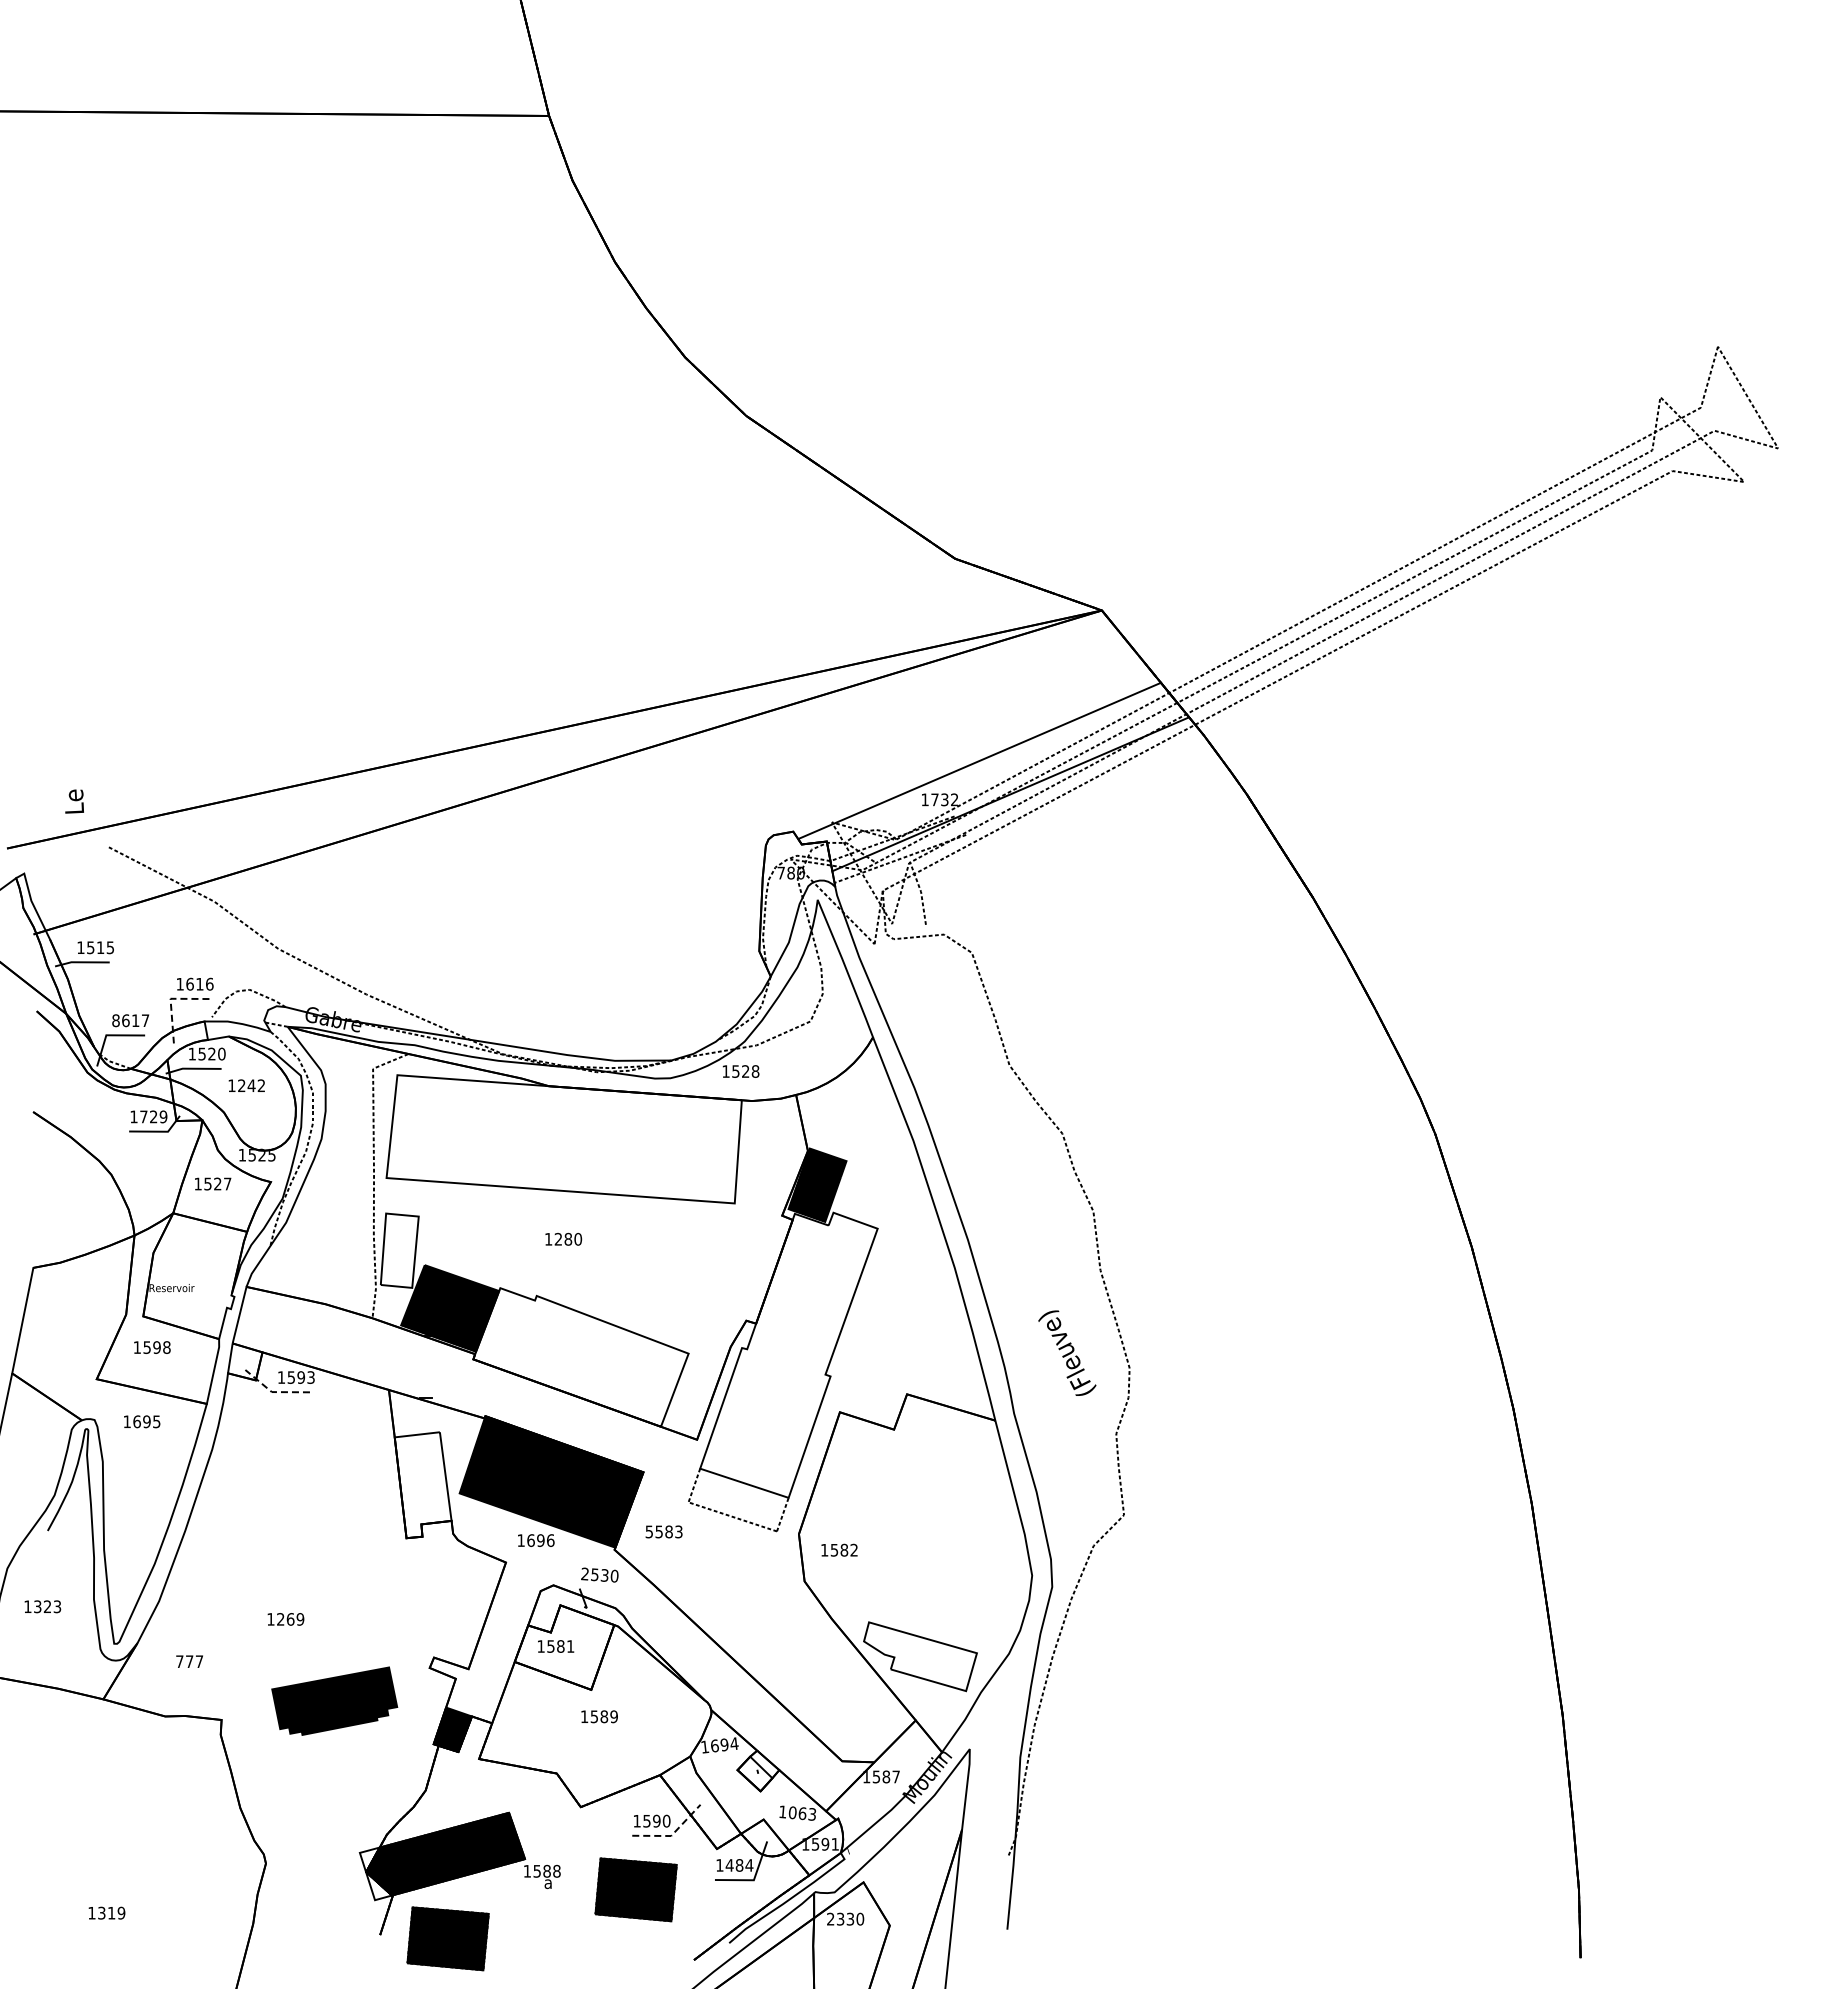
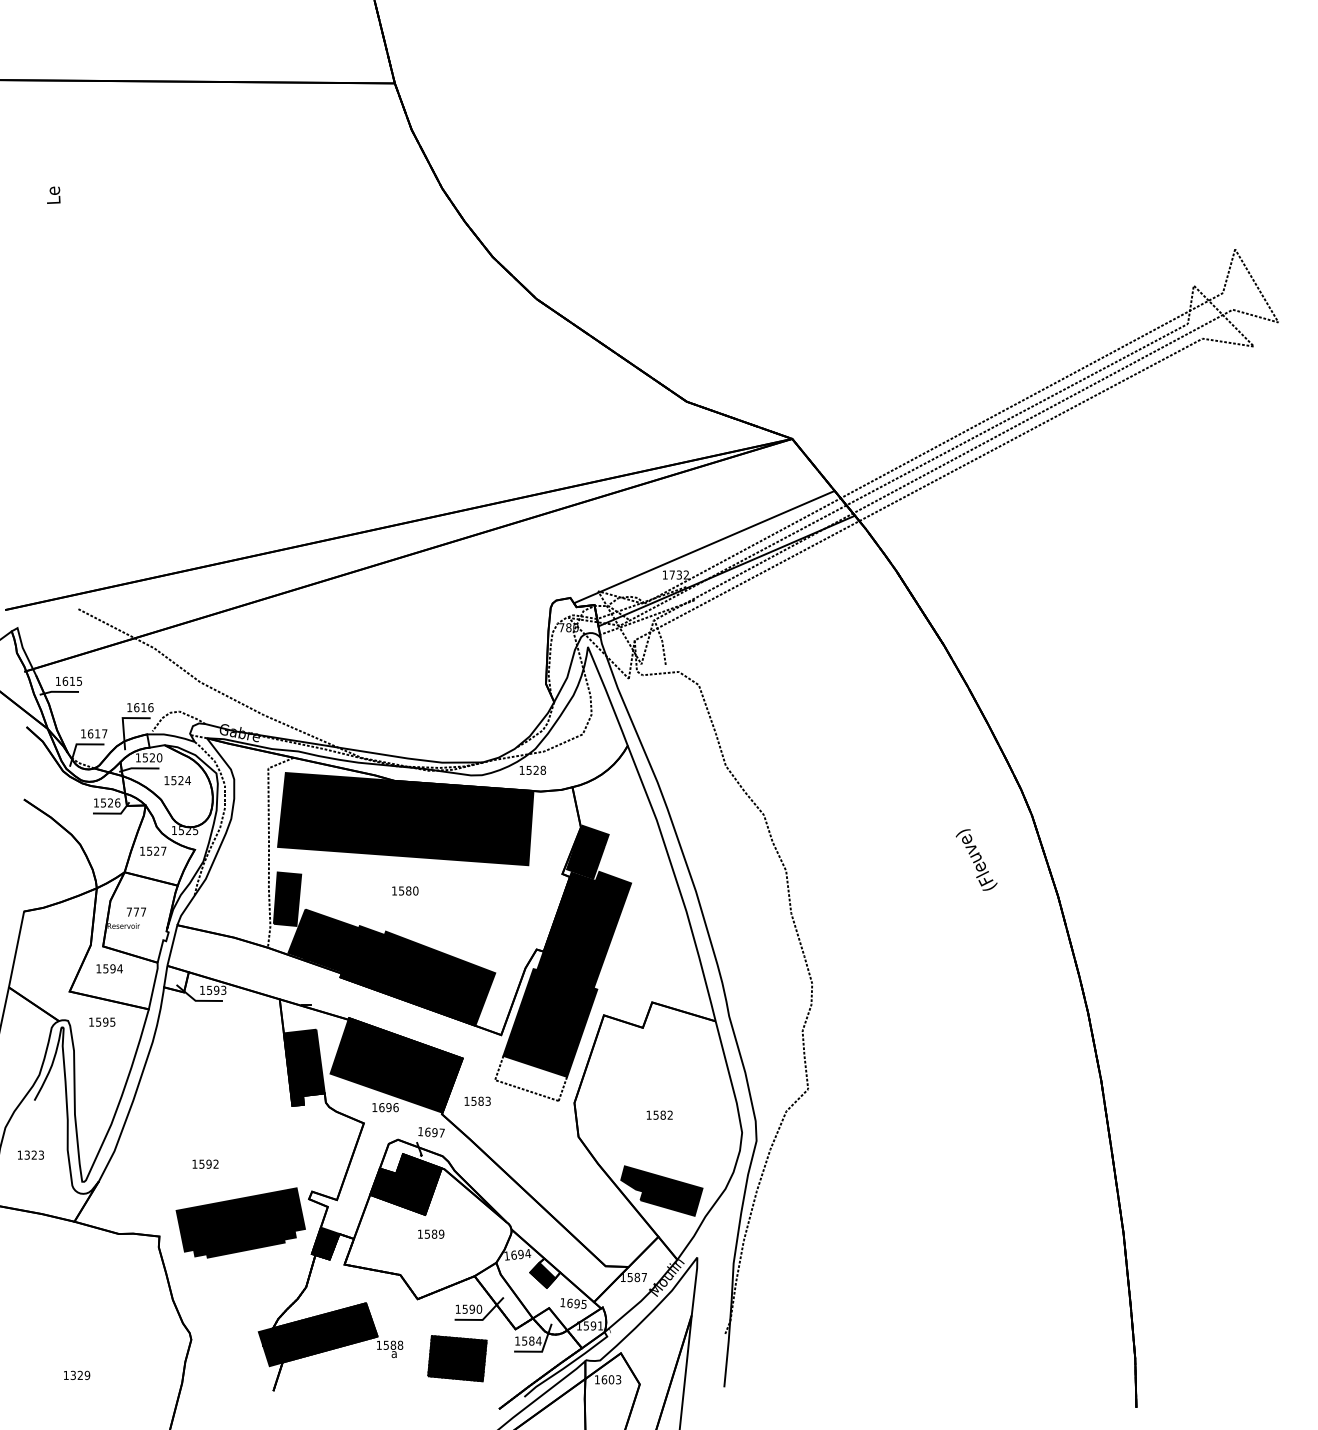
text: (74, 801) -> (53, 195), moved
text: (90, 947) -> (65, 681), 1515 -> 1615
line: (170, 1001) -> (122, 720), dashed -> solid
text: (115, 1020) -> (83, 733), 8617 -> 1617
text: (251, 1085) -> (180, 780), 1242 -> 1524
text: (153, 1116) -> (110, 802), 1729 -> 1526
fill: (563, 1139) -> (405, 819), added
text: (558, 1238) -> (401, 890), 1280 -> 1580
fill: (399, 1250) -> (287, 899), added
text: (166, 1347) -> (119, 968), 1598 -> 1594
text: (1067, 1352) -> (976, 859), moved
fill: (788, 1354) -> (566, 973), added
fill: (580, 1357) -> (417, 975), added
line: (272, 1392) -> (196, 1001), dashed -> solid
text: (136, 1421) -> (98, 1021), 1695 -> 1595
fill: (422, 1485) -> (303, 1067), added
text: (648, 1531) -> (466, 1101), 5583 -> 1583
text: (839, 1549) -> (659, 1114), moved
text: (599, 1574) -> (431, 1131), 2530 -> 1697
text: (290, 1619) -> (208, 1164), 1269 -> 1592
fill: (564, 1647) -> (405, 1184), added
fill: (920, 1656) -> (661, 1190), added
text: (189, 1661) -> (136, 911), moved
part: (334, 1701) -> (240, 1223), size x1.43
fill: (754, 1773) -> (542, 1275), added
text: (802, 1813) -> (577, 1303), 1063 -> 1695
line: (672, 1834) -> (483, 1318), dashed -> solid
text: (729, 1865) -> (524, 1341), 1484 -> 1584
fill: (375, 1873) -> (270, 1346), added
text: (111, 1912) -> (80, 1374), 1319 -> 1329
text: (845, 1918) -> (607, 1379), 2330 -> 1603
part: (447, 1938) -> (321, 1393), removed

